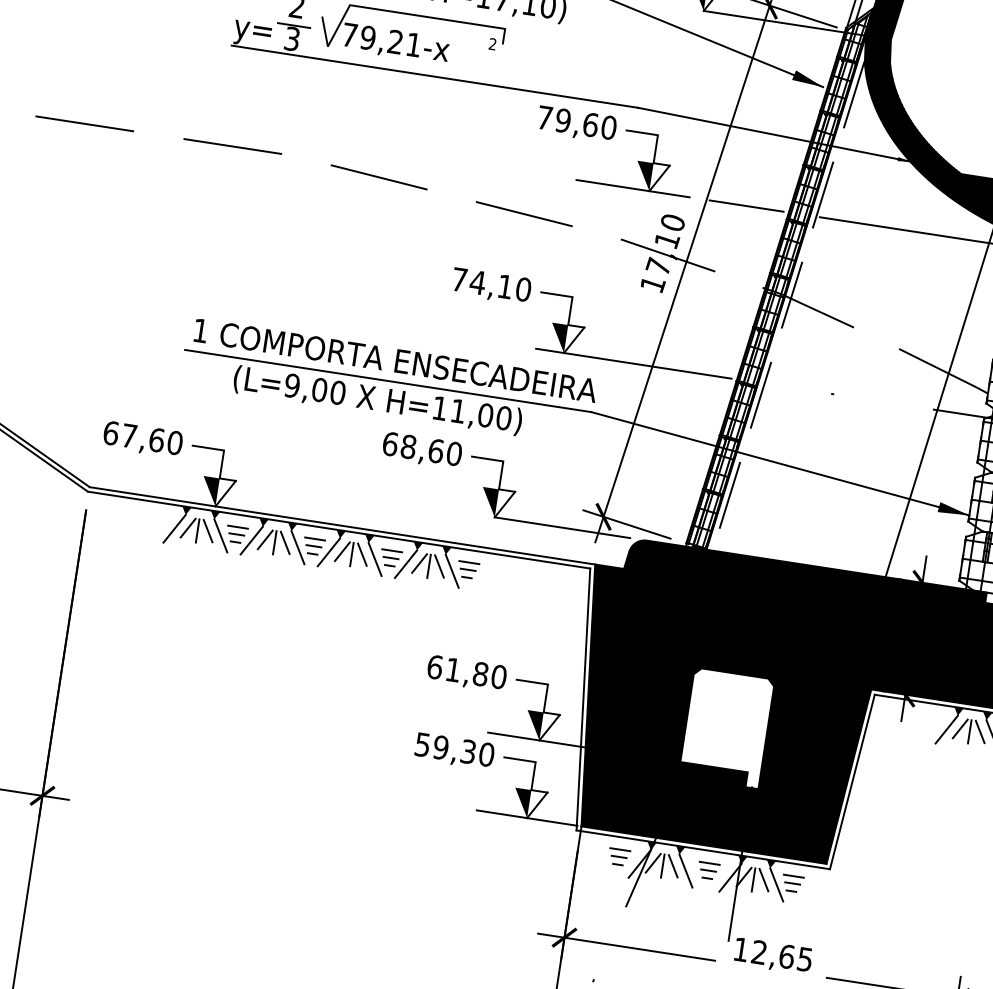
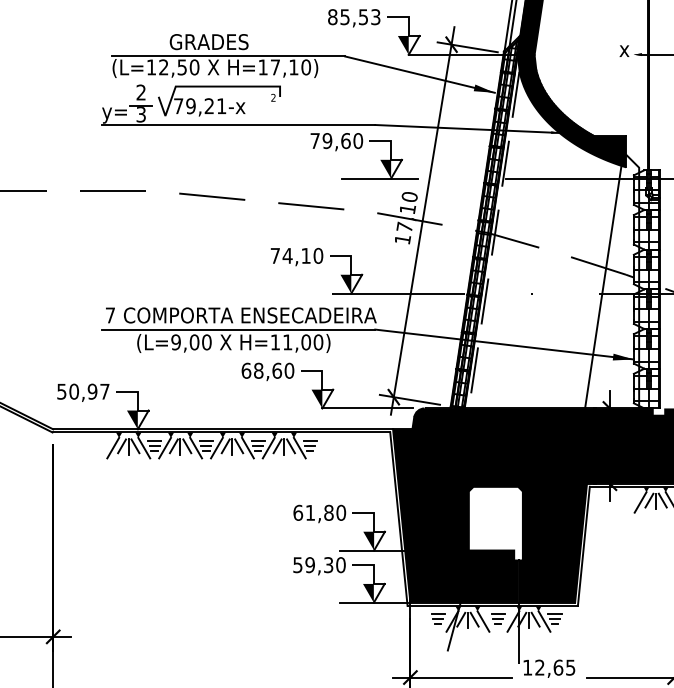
line: (746, 205) -> (456, 178), removed
text: (200, 330) -> (110, 315), 1 -> 7
text: (143, 437) -> (83, 391), 67,60 -> 50,97

